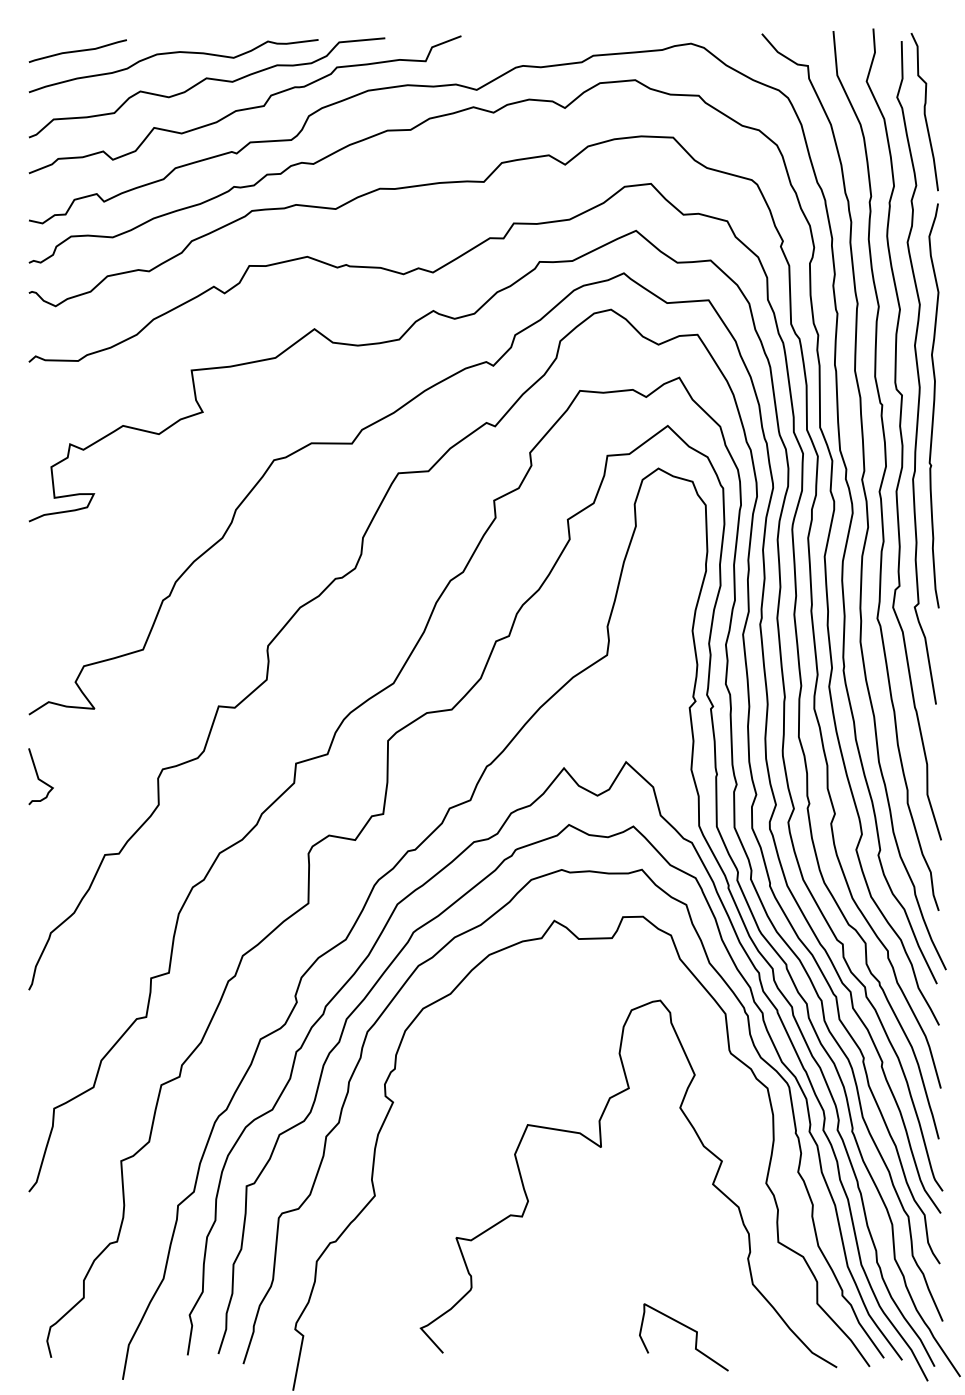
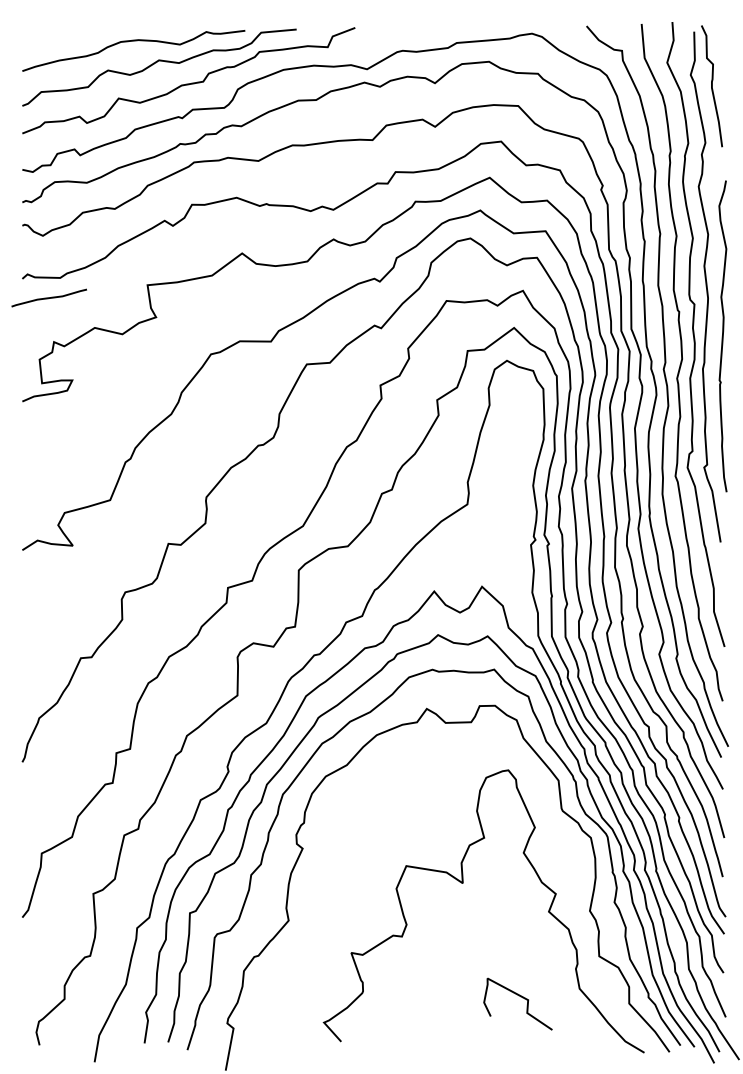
curve: (77, 50) -> (48, 297), moved
curve: (933, 405) -> (722, 336), moved
curve: (38, 776) -> (29, 597), removed
curve: (687, 1328) -> (520, 997), moved

